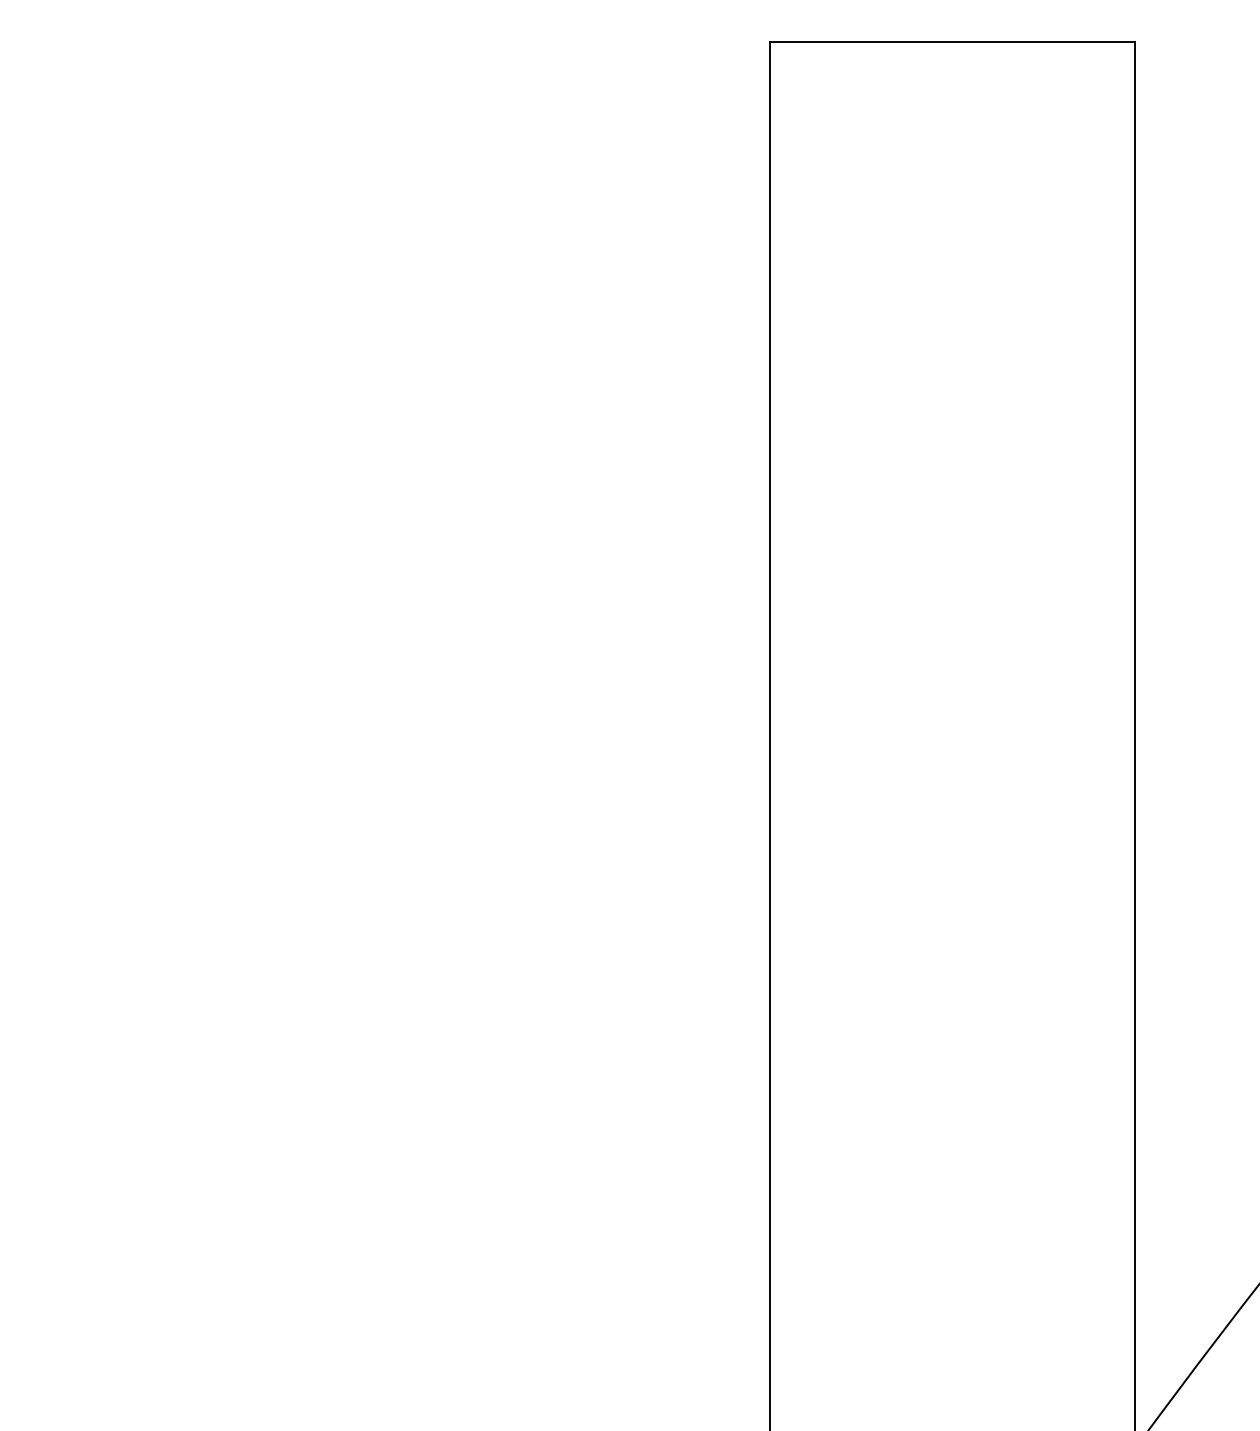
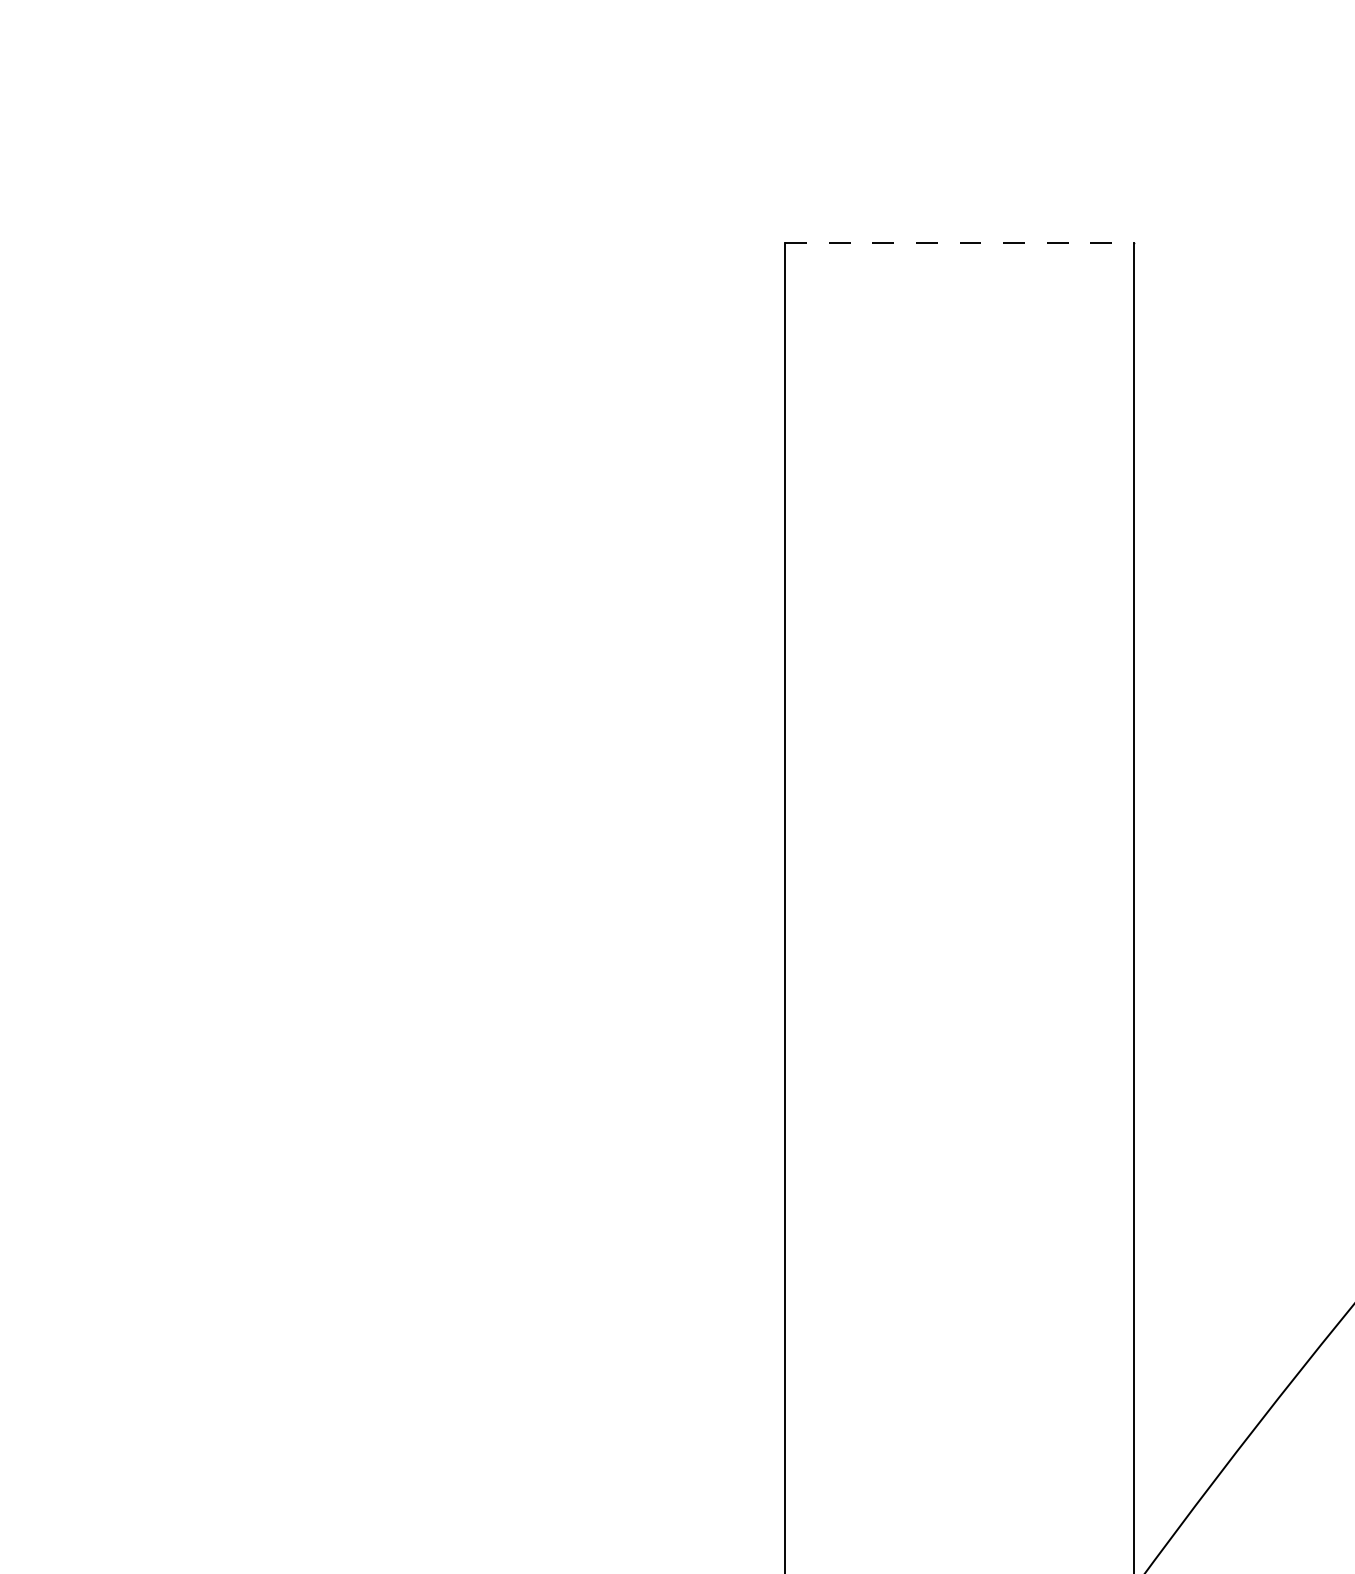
line: (953, 41) -> (960, 242), solid -> dashed

